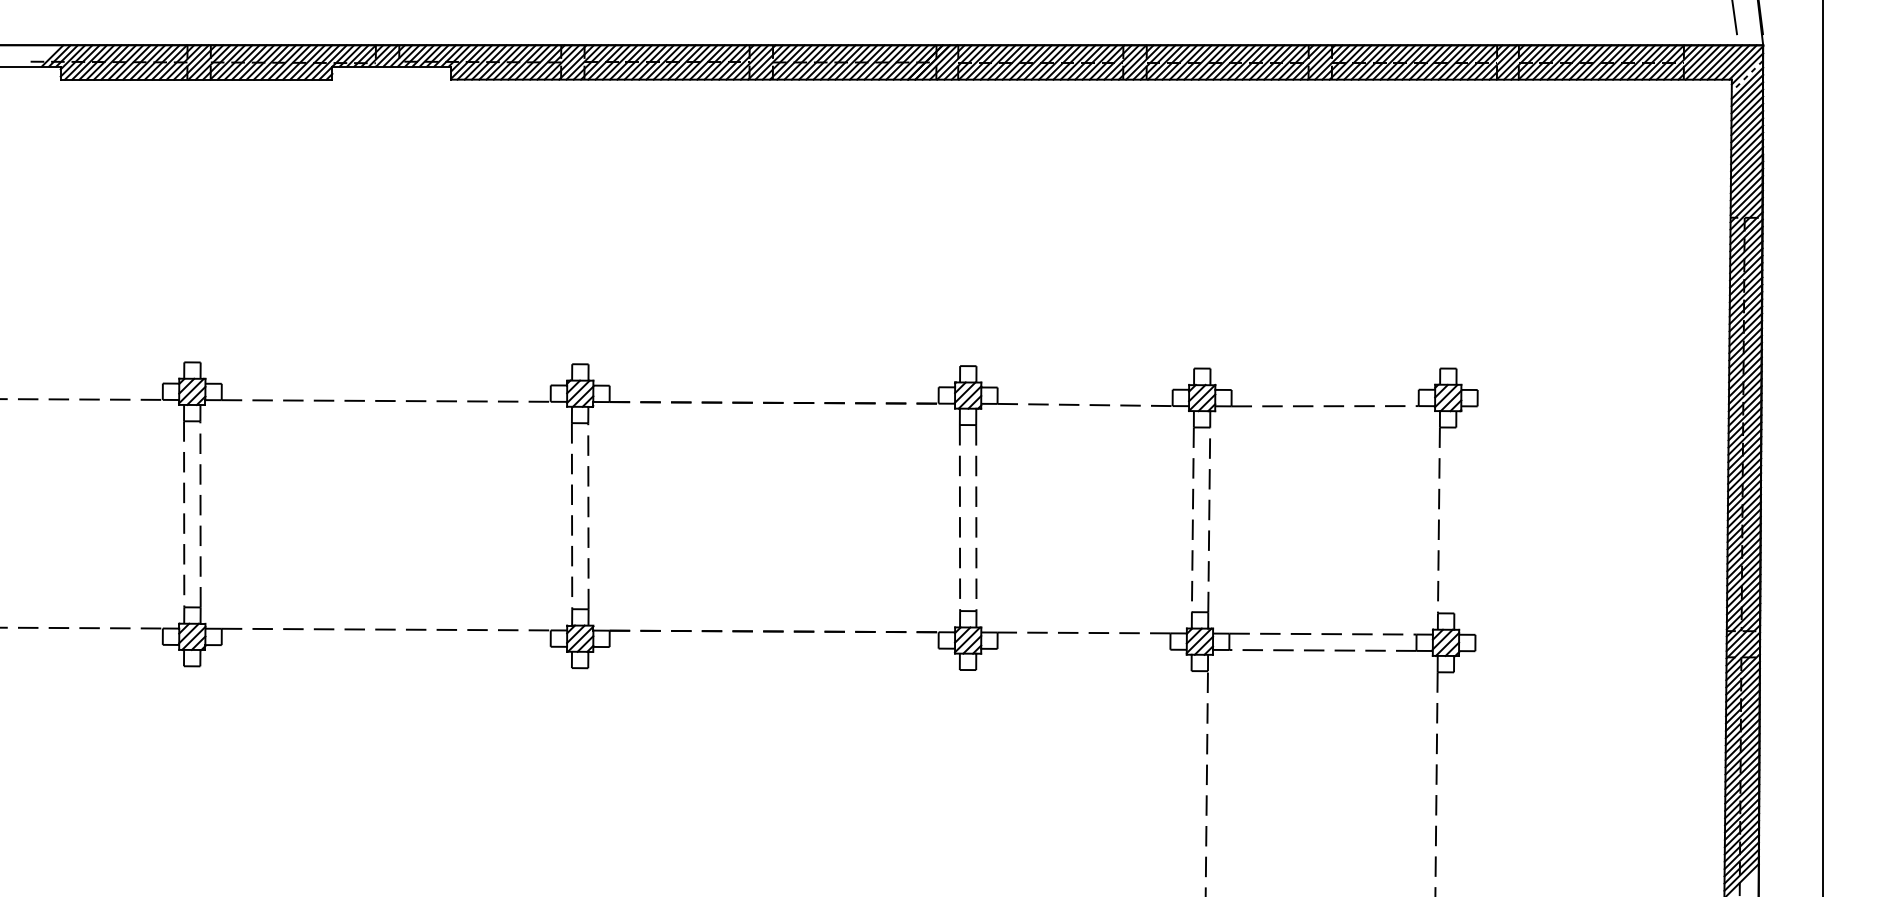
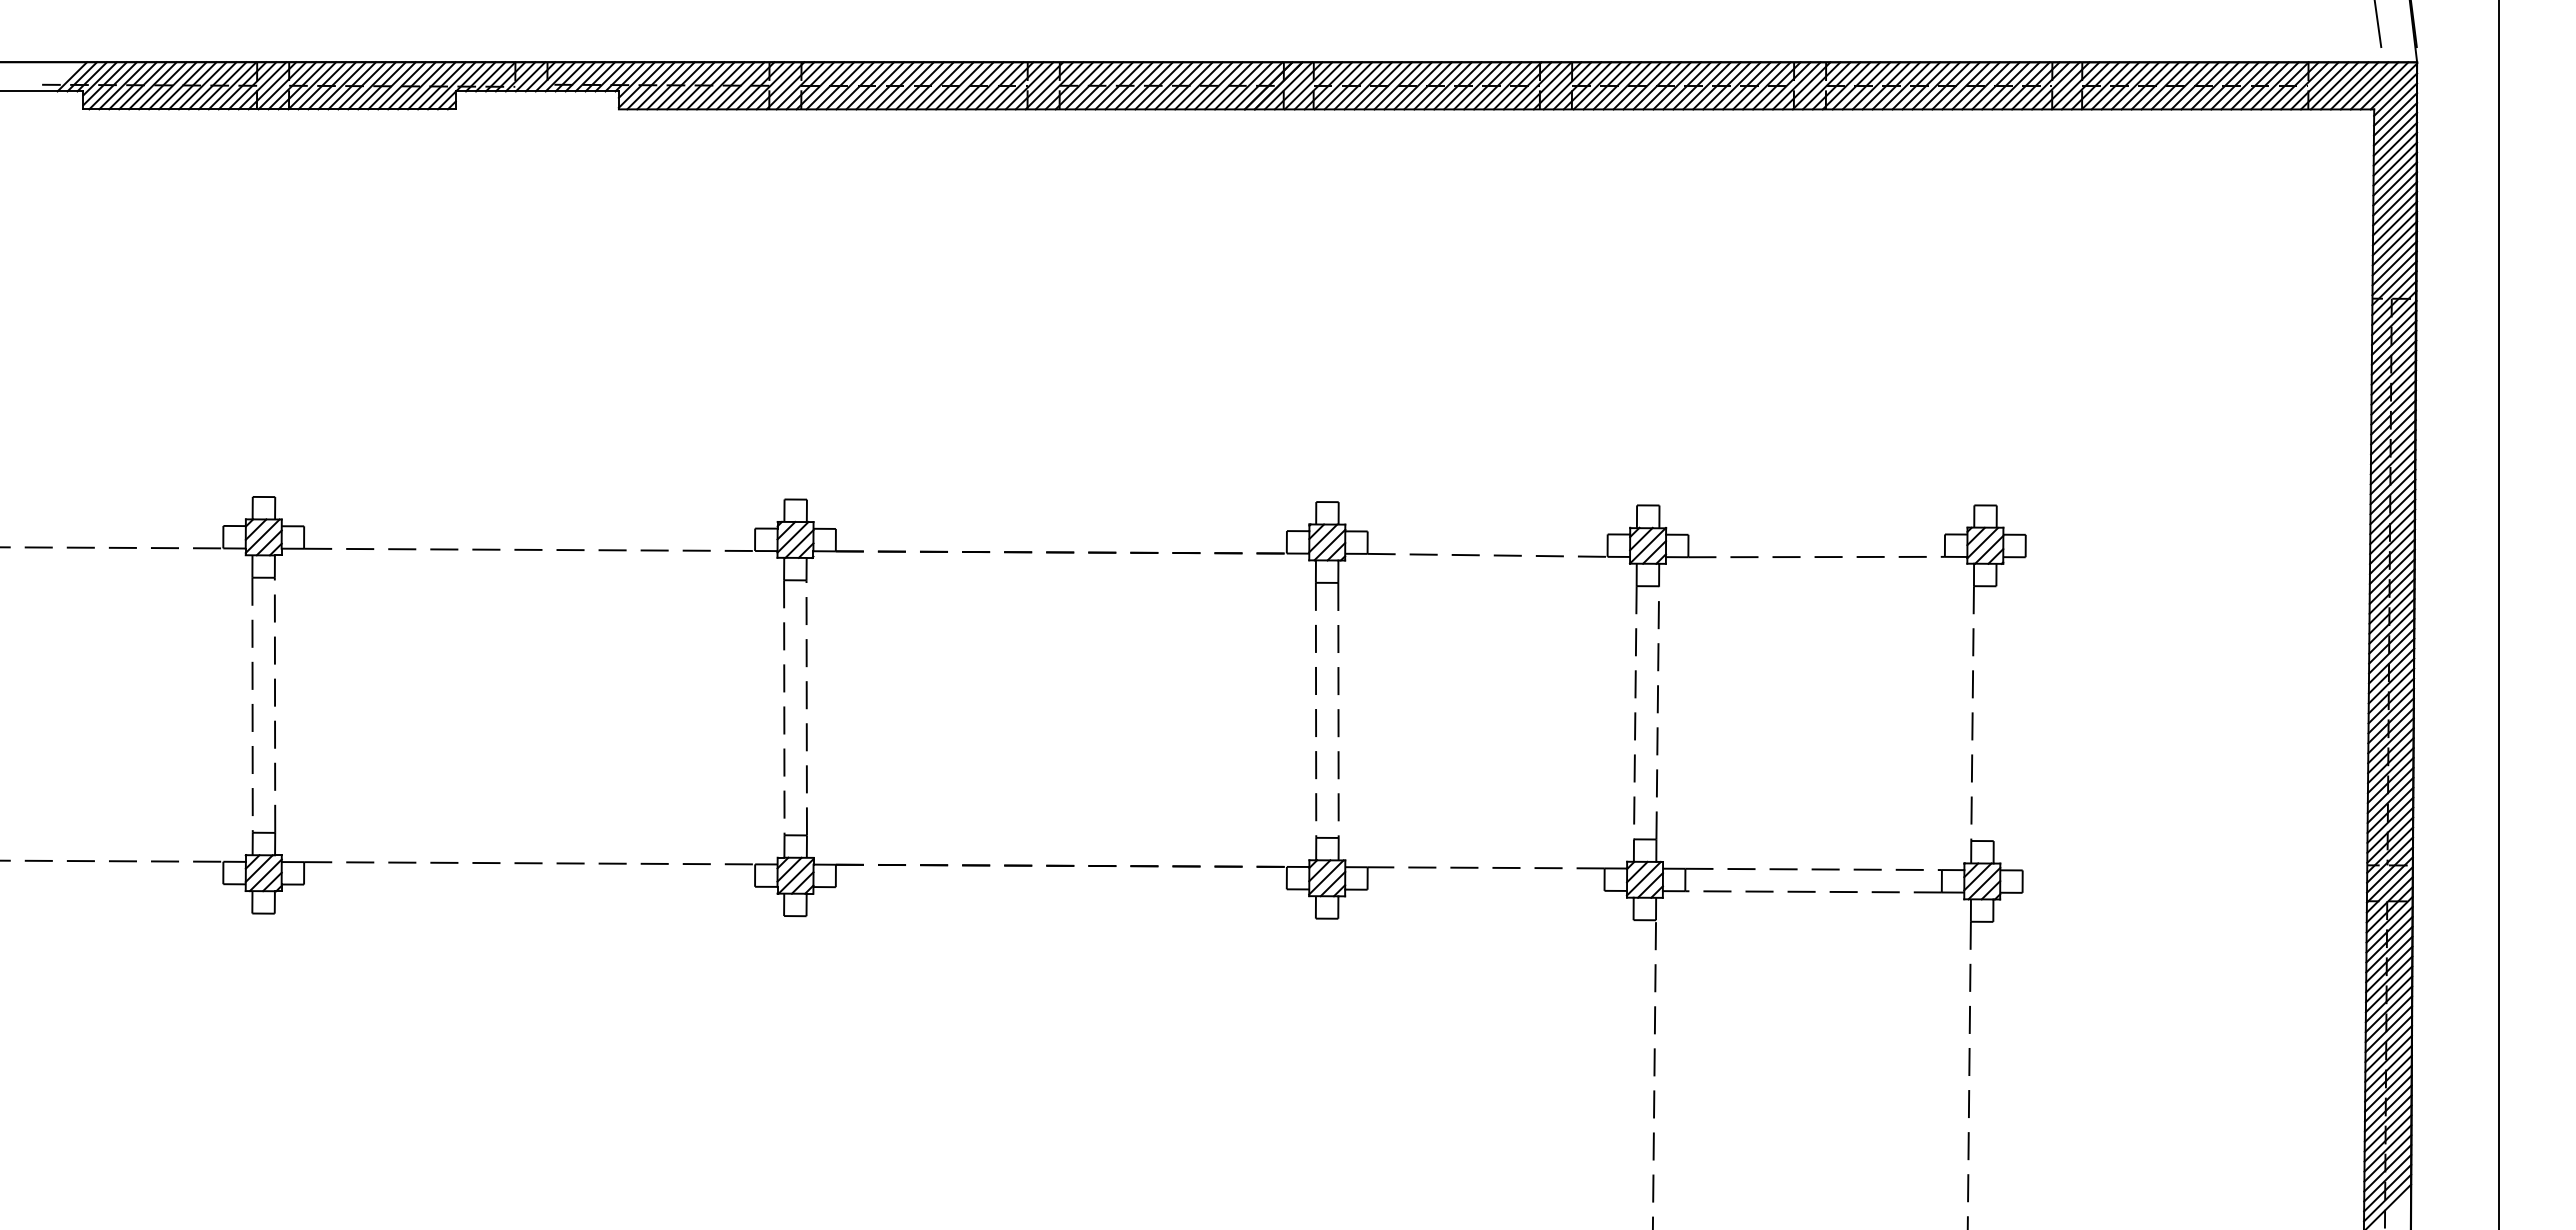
line: (1747, 76) -> (2395, 104), dashed -> solid

